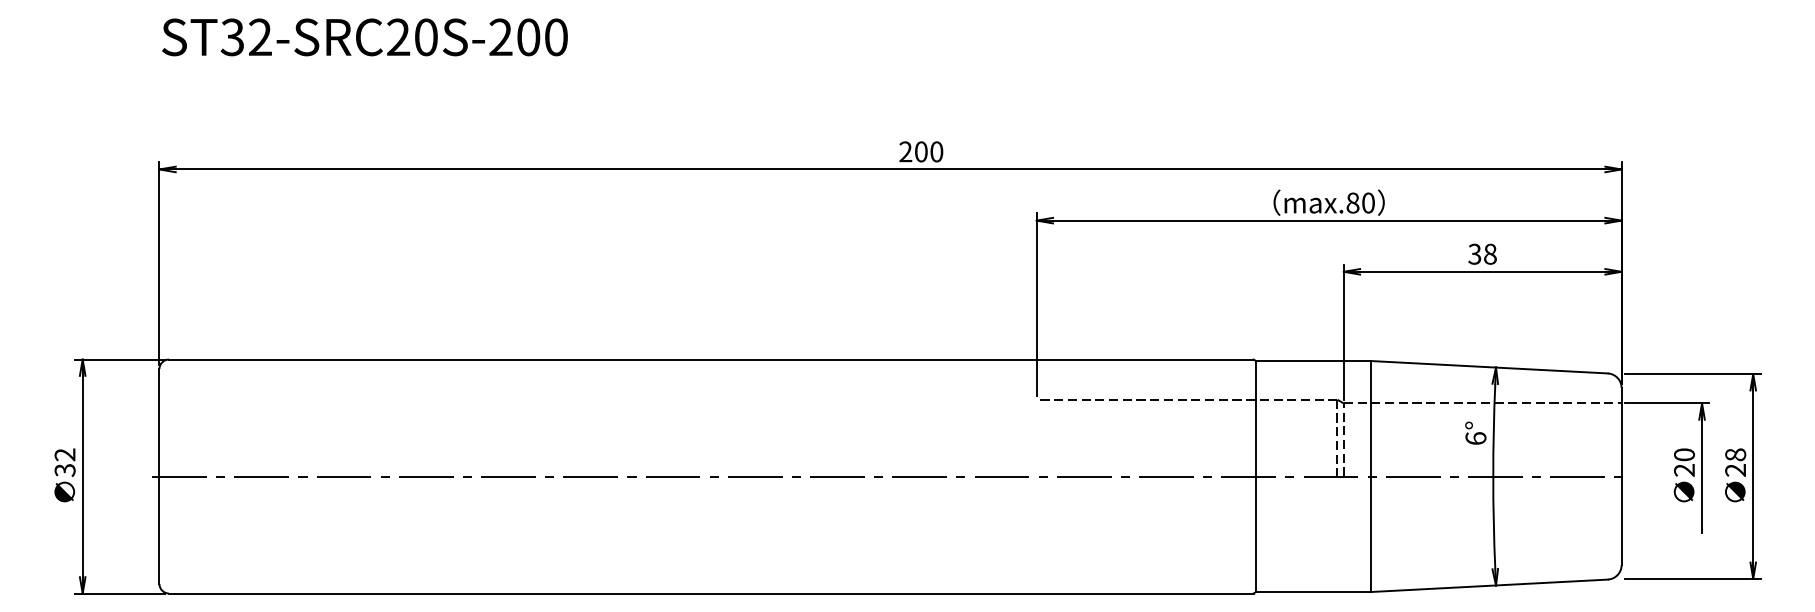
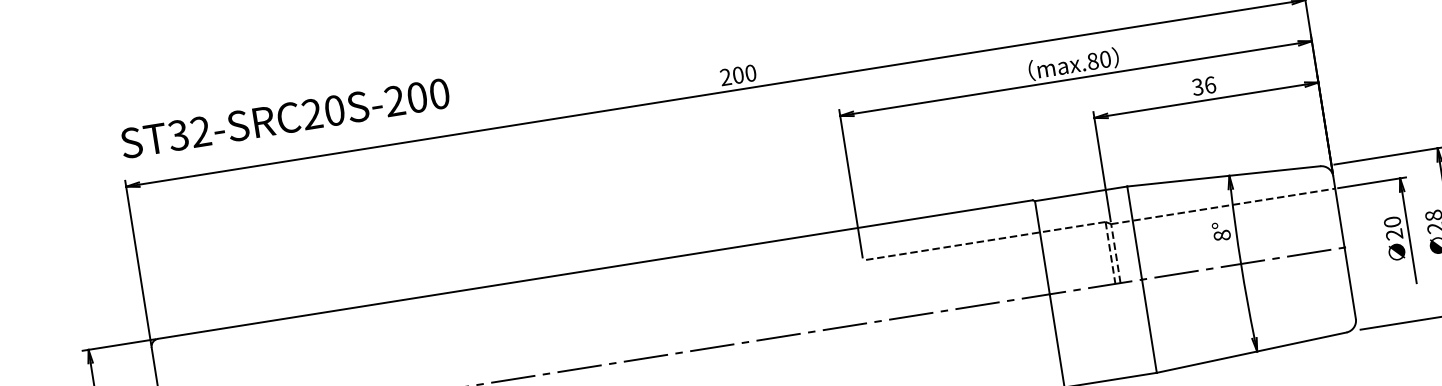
text: (364, 37) -> (284, 118), moved
text: (1490, 253) -> (1210, 84), 38 -> 36
text: (1475, 438) -> (1221, 235), 6° -> 8°

